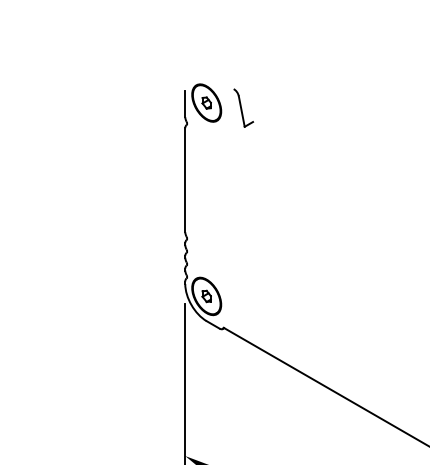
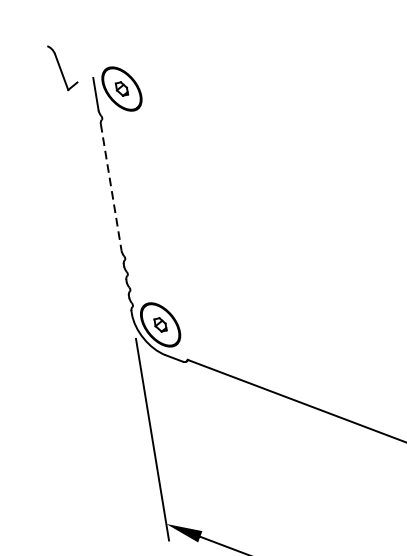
part: (243, 107) -> (62, 66), moved
line: (185, 180) -> (111, 187), solid -> dashed

